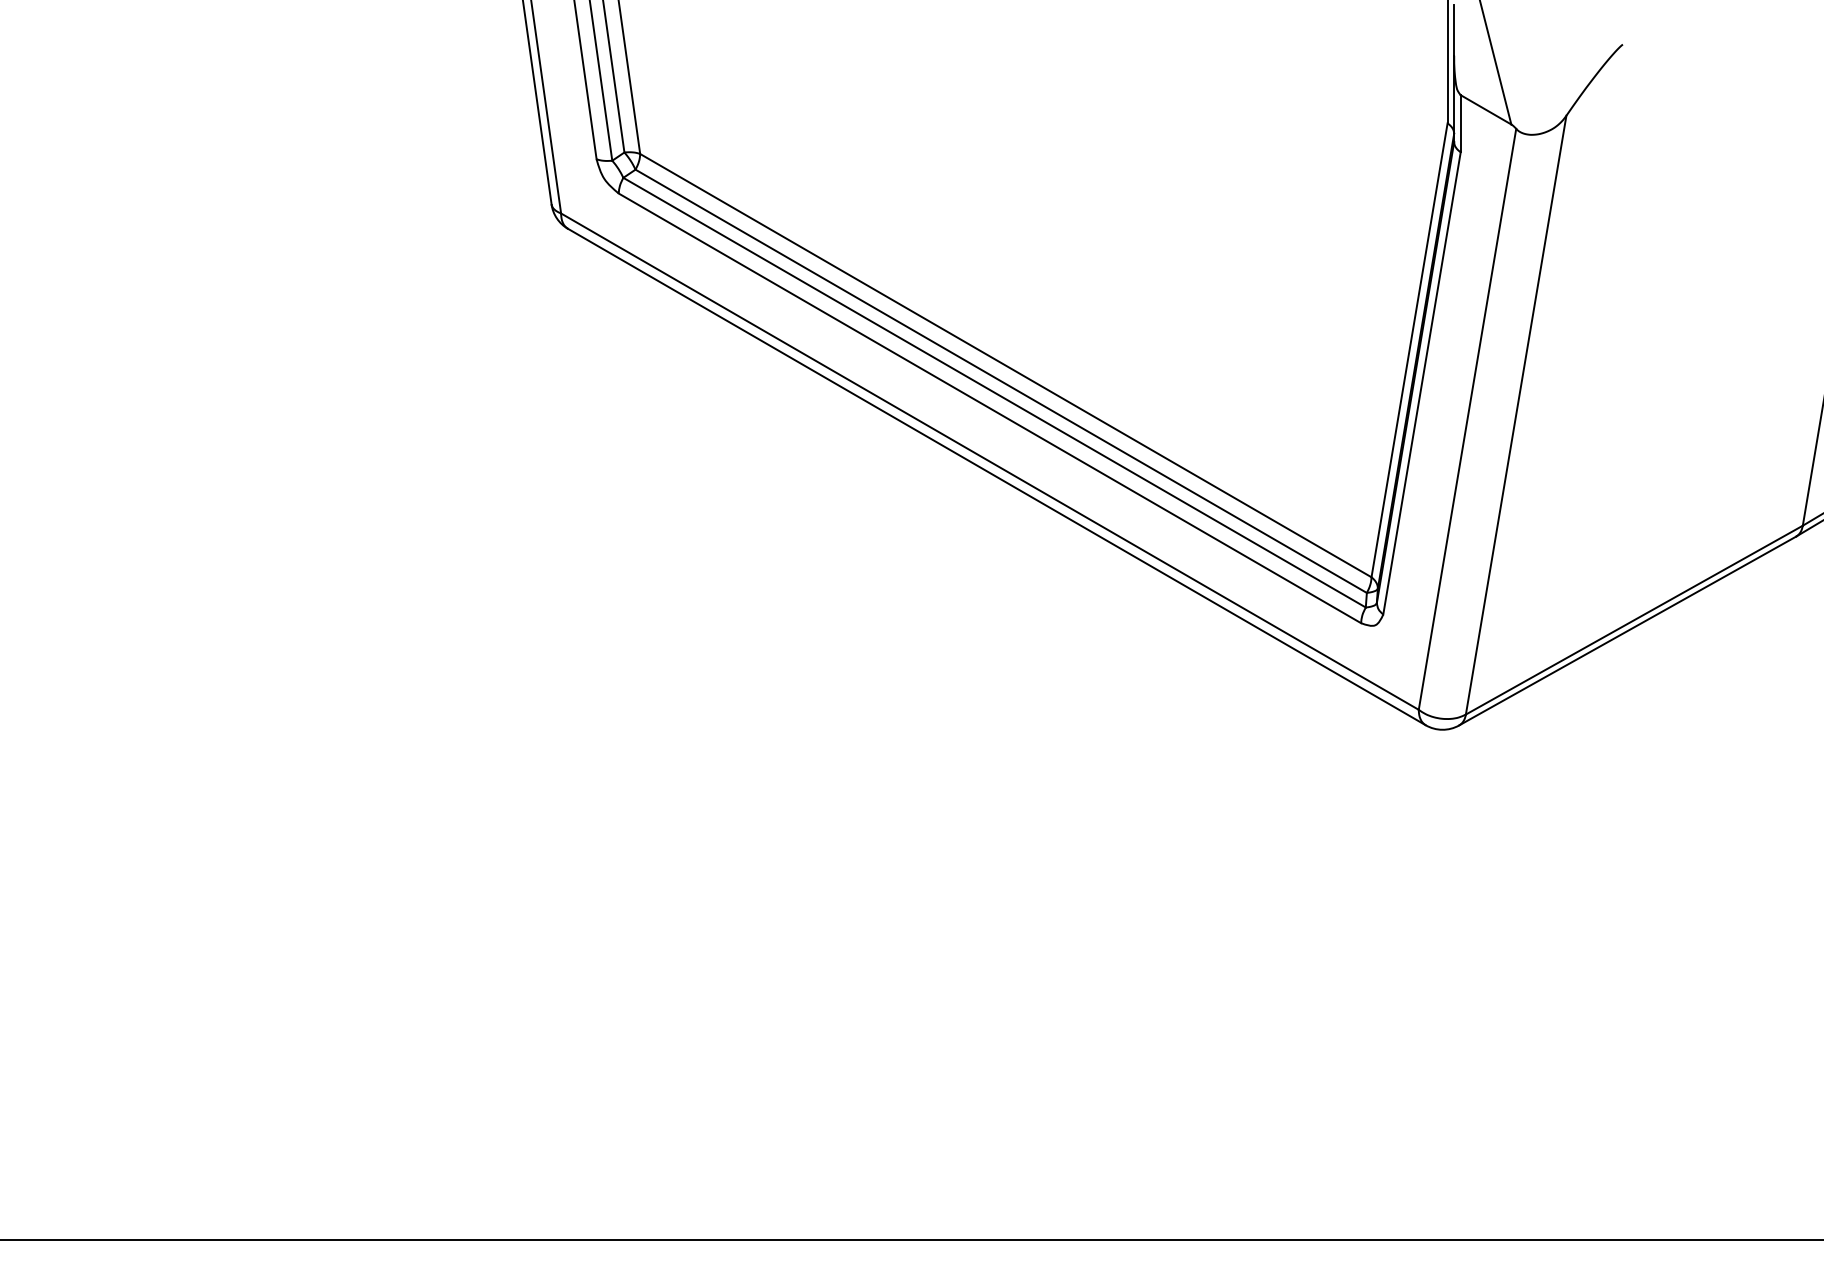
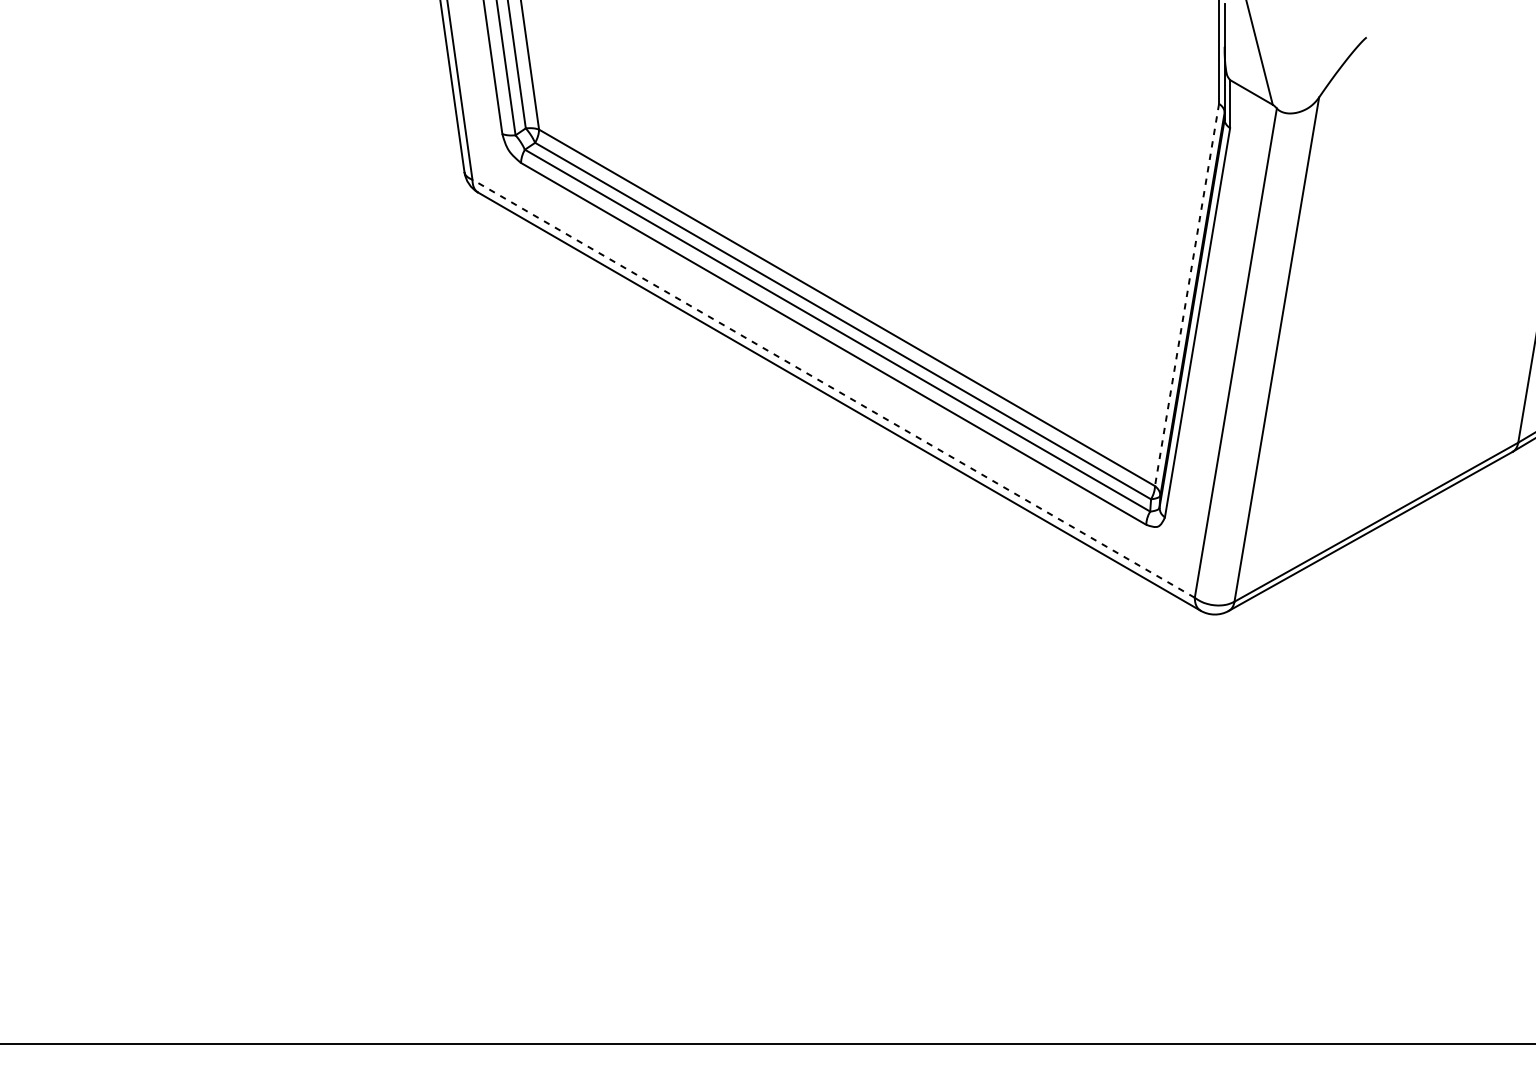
line: (1409, 350) -> (1186, 295), solid -> dashed
line: (989, 461) -> (833, 388), solid -> dashed

